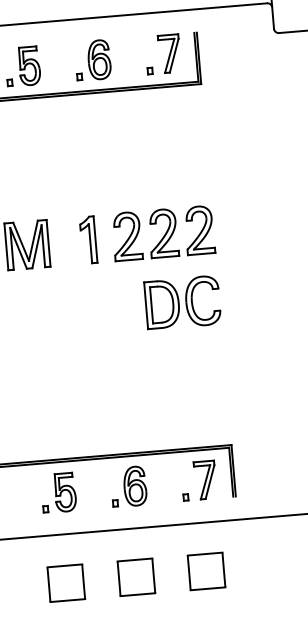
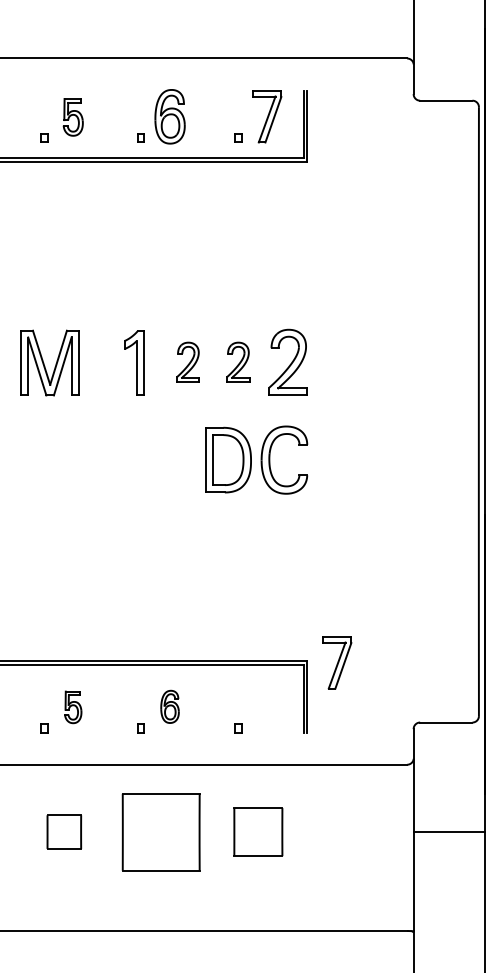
part: (28, 66) -> (72, 117), size x0.7
part: (162, 232) -> (237, 361), size x0.6
part: (126, 235) -> (187, 361), size x0.6
part: (205, 480) -> (337, 662), moved
part: (134, 486) -> (169, 706), size x0.6
part: (64, 492) -> (72, 707), size x0.6
part: (136, 576) -> (161, 831), size x1.6
part: (66, 582) -> (64, 831), size x0.7

